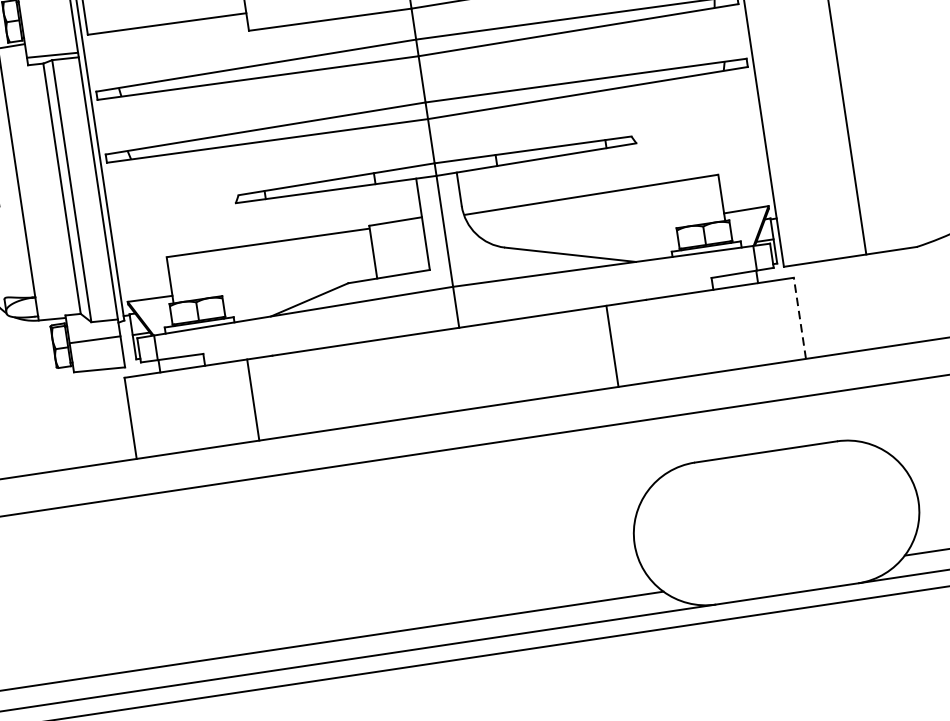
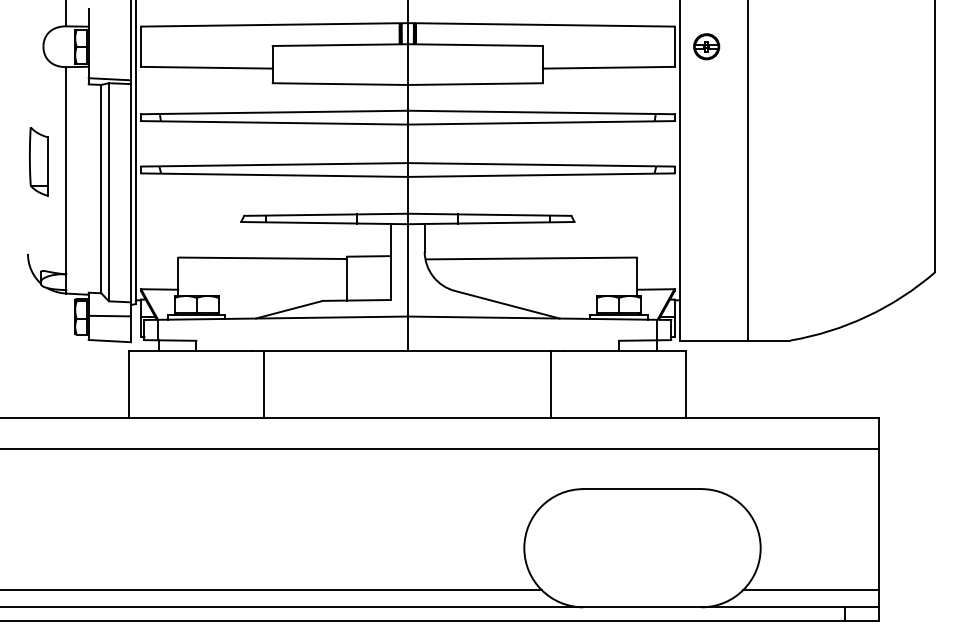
line: (800, 318) -> (686, 384), dashed -> solid
line: (612, 346) -> (551, 384), moved
line: (253, 400) -> (264, 384), moved

